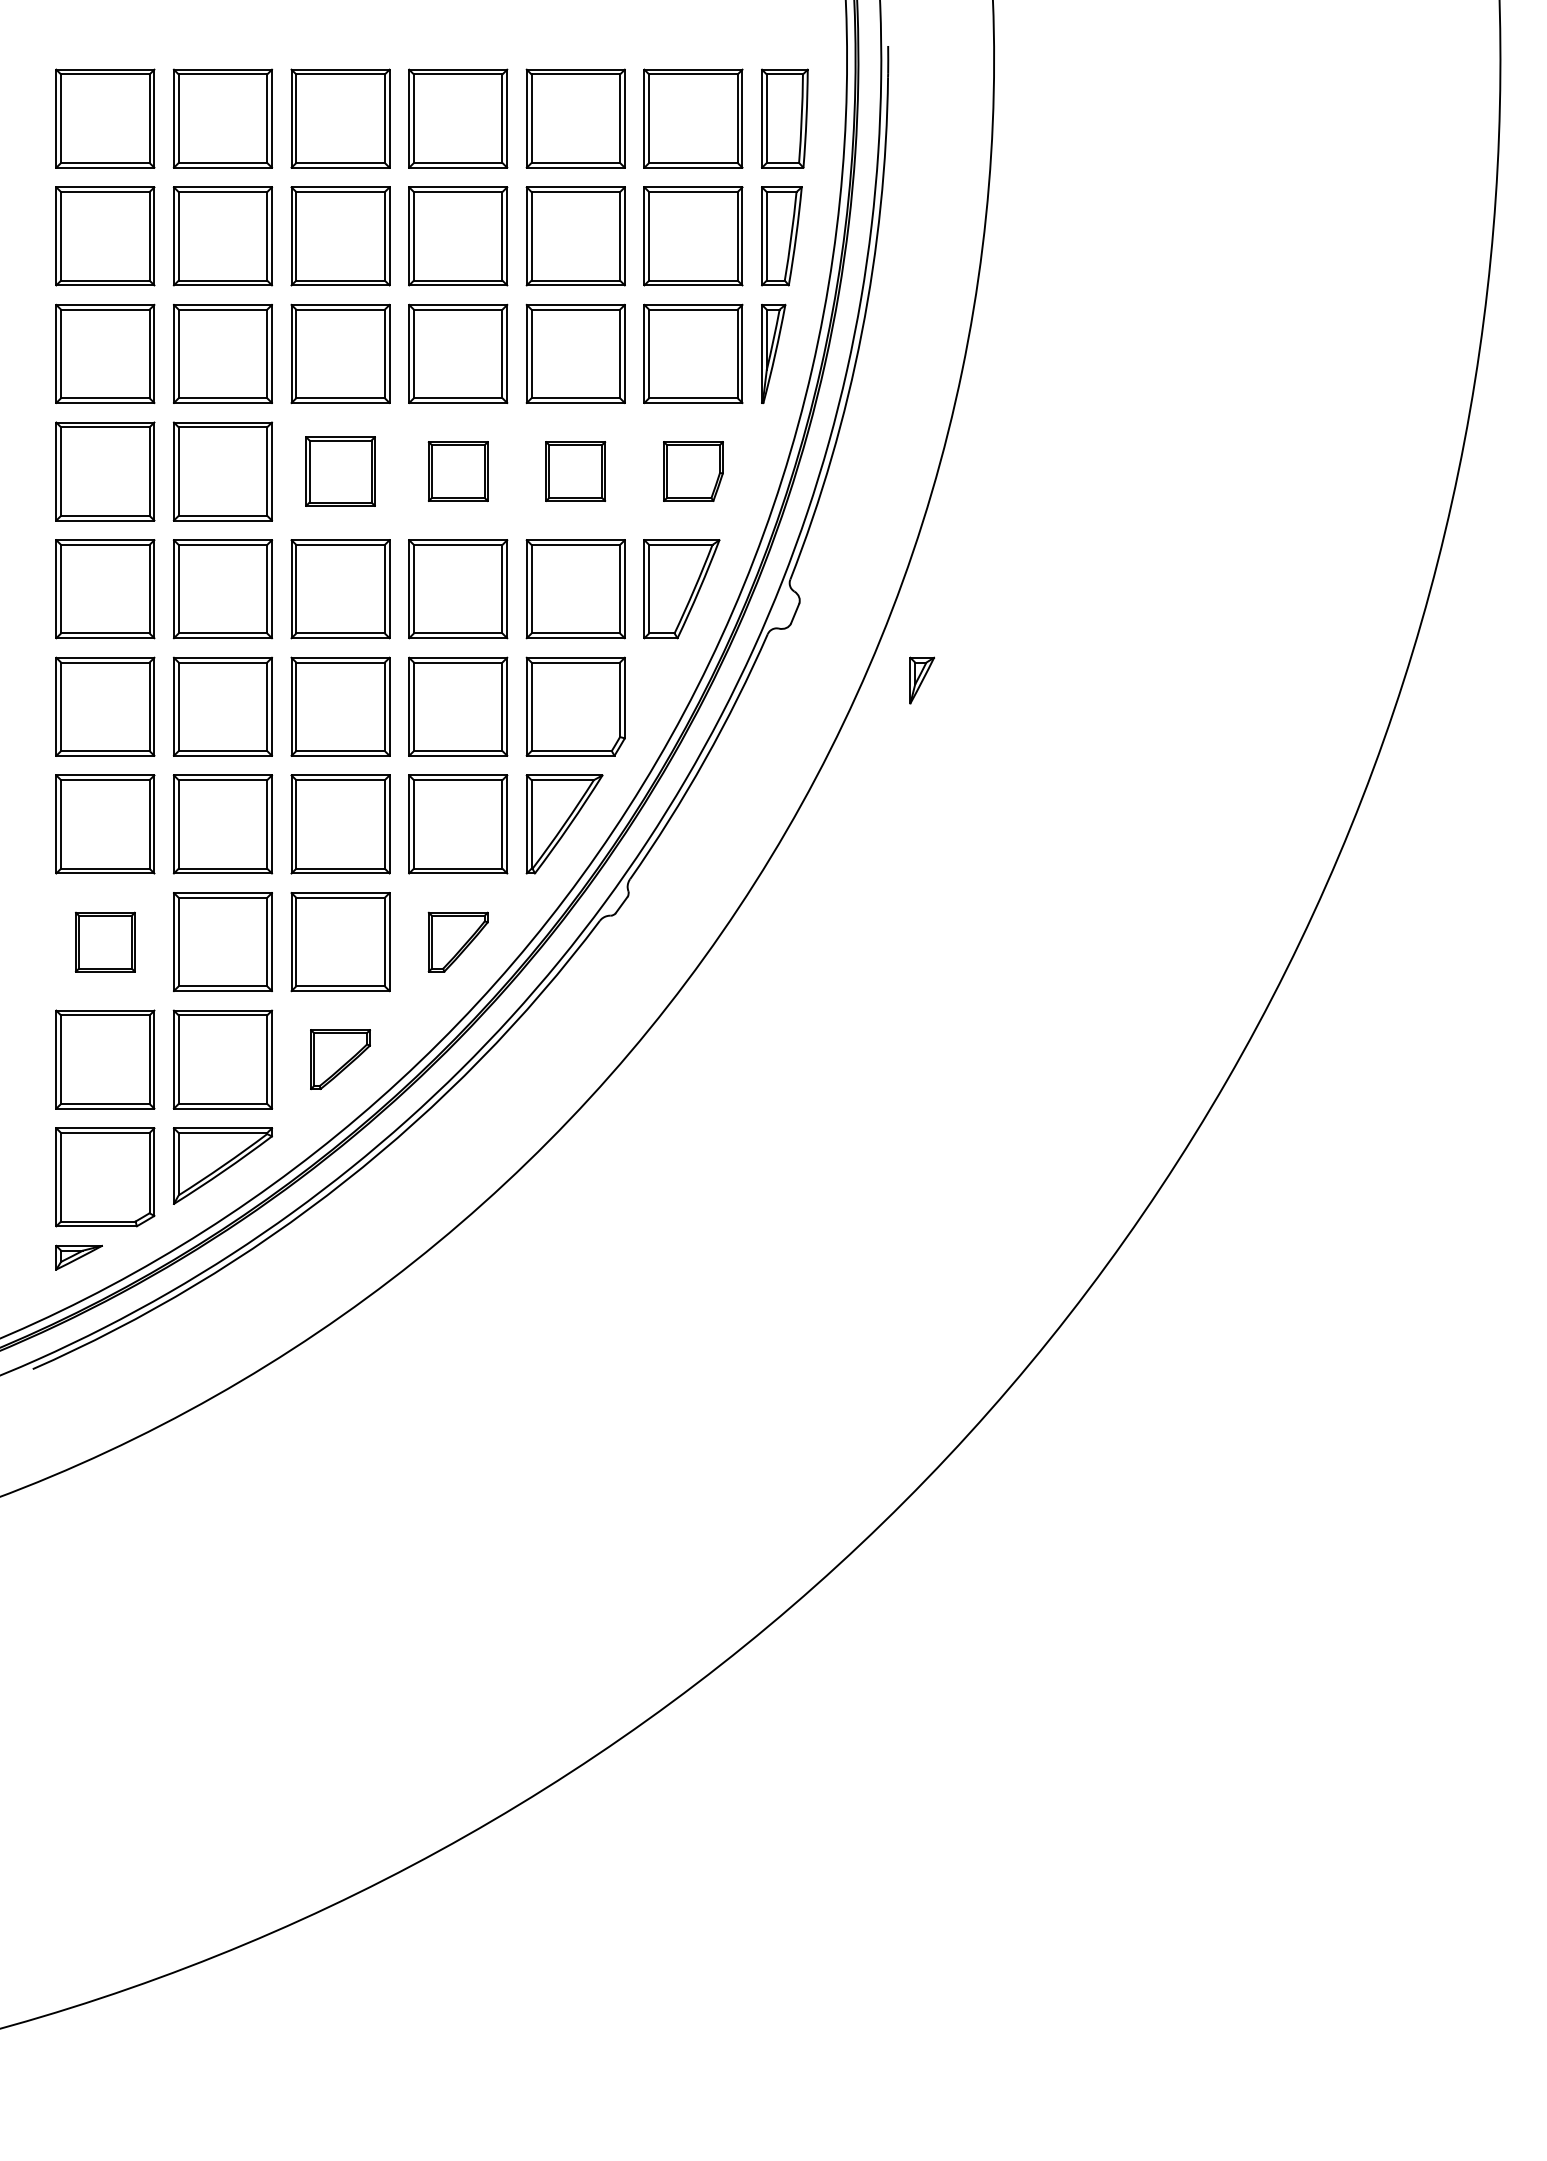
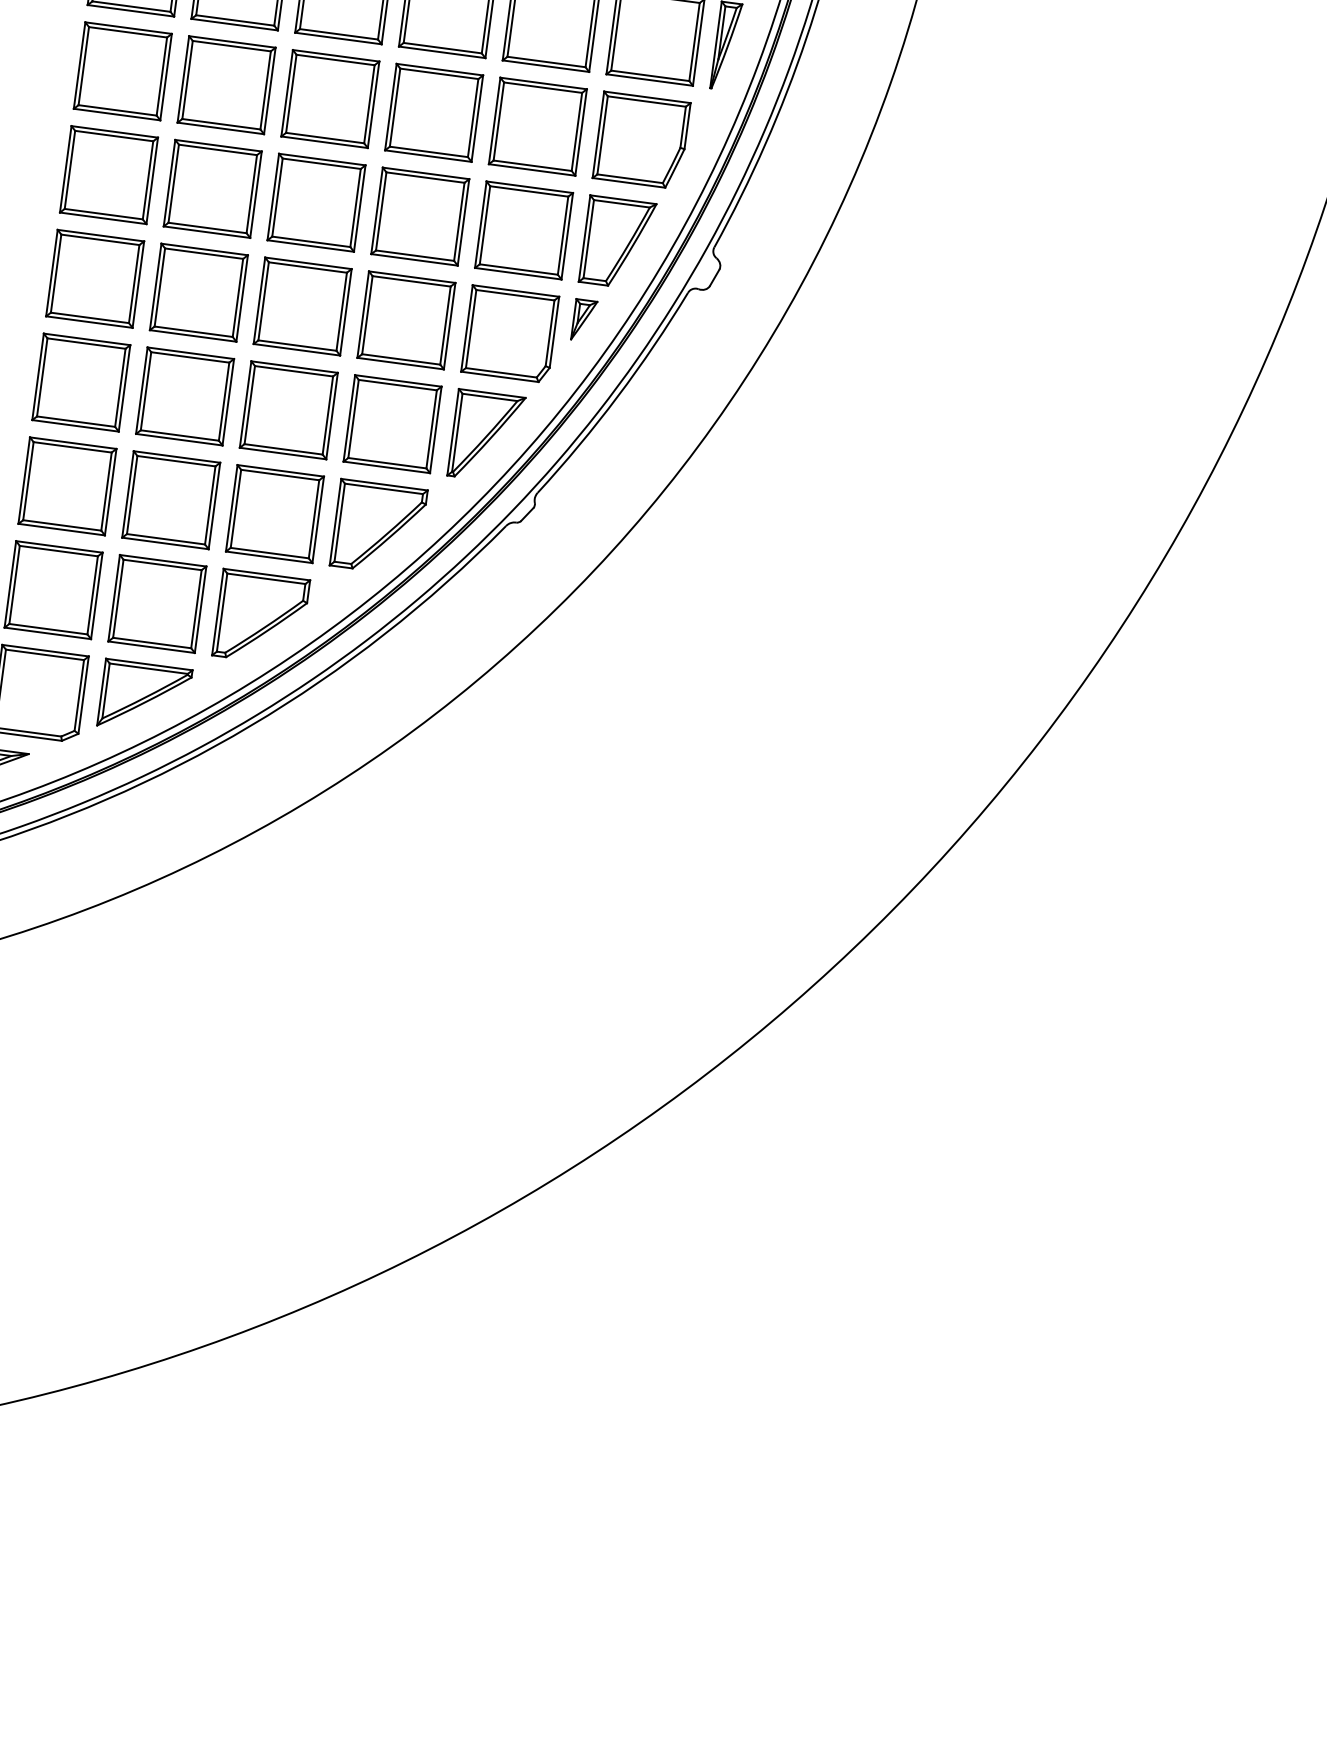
part: (340, 471) -> (330, 98), size x1.43
part: (458, 471) -> (434, 112), size x1.67
part: (575, 471) -> (537, 126), size x1.67
part: (693, 471) -> (641, 140), size x1.67
part: (921, 680) -> (583, 320), moved
part: (105, 942) -> (67, 486), size x1.67
part: (458, 942) -> (378, 528), size x1.67
part: (340, 1059) -> (261, 617), size x1.67

